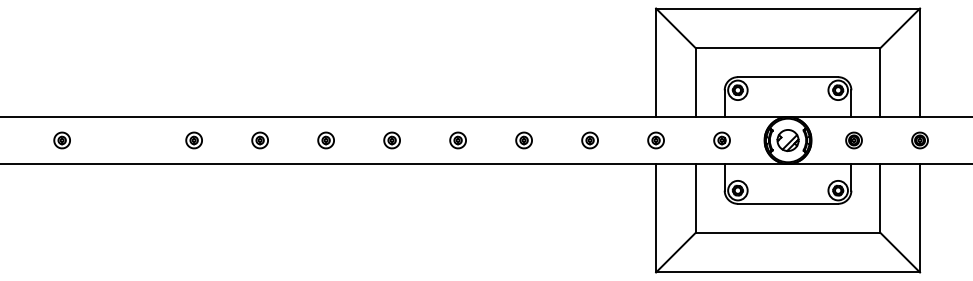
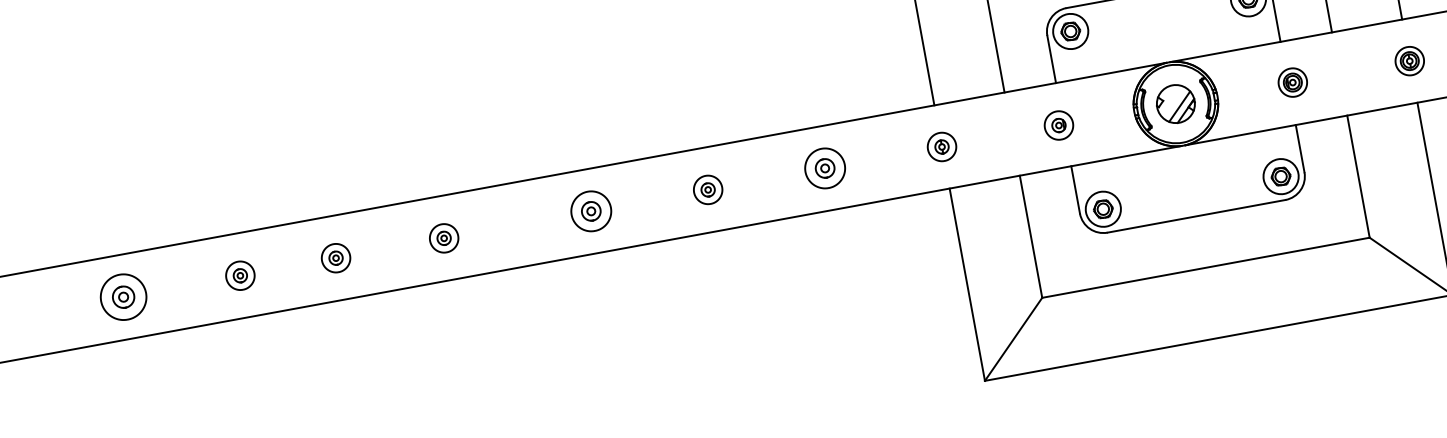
part: (193, 140) -> (122, 297), size x1.6
part: (325, 140) -> (334, 258), moved
part: (391, 140) -> (443, 238), moved
part: (457, 140) -> (590, 211), size x1.4
part: (589, 140) -> (824, 168), size x1.4

